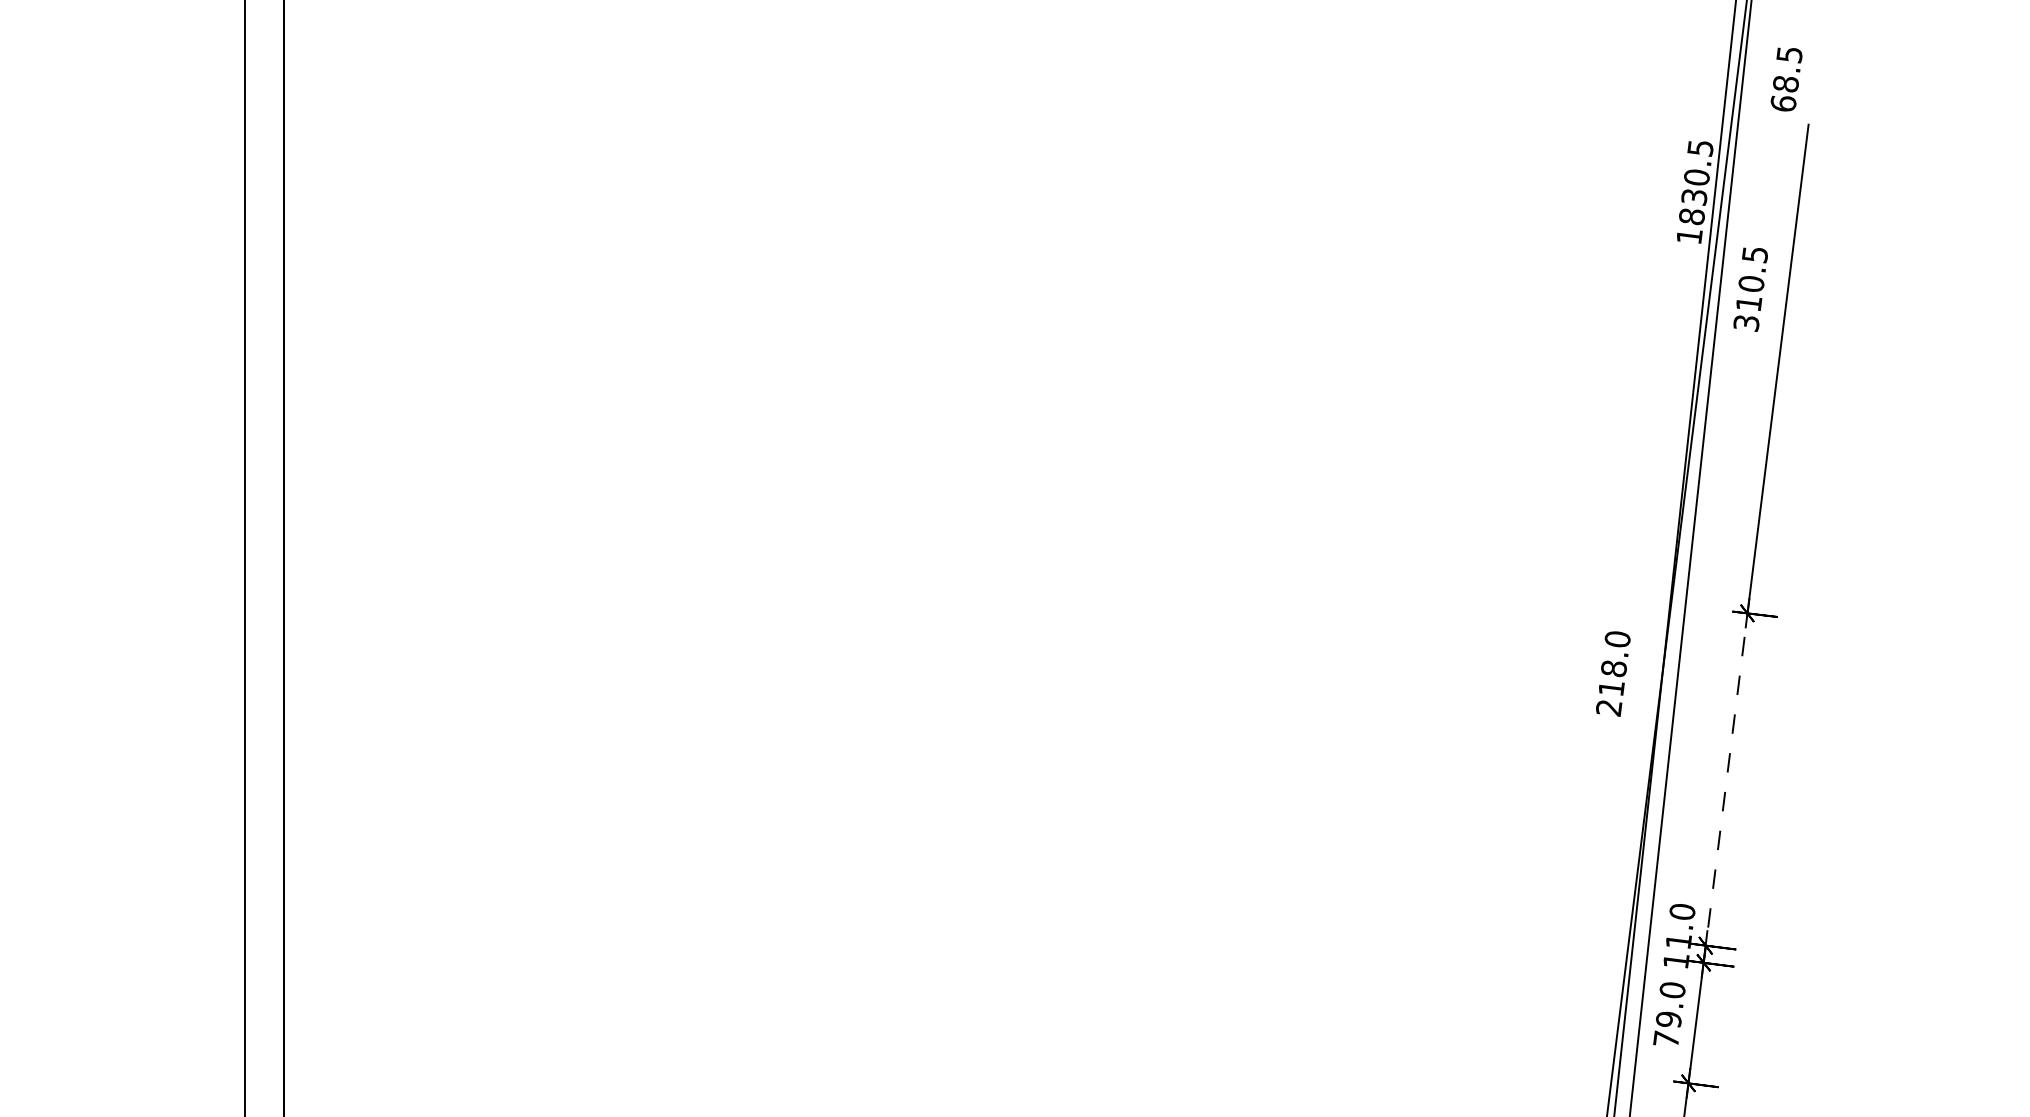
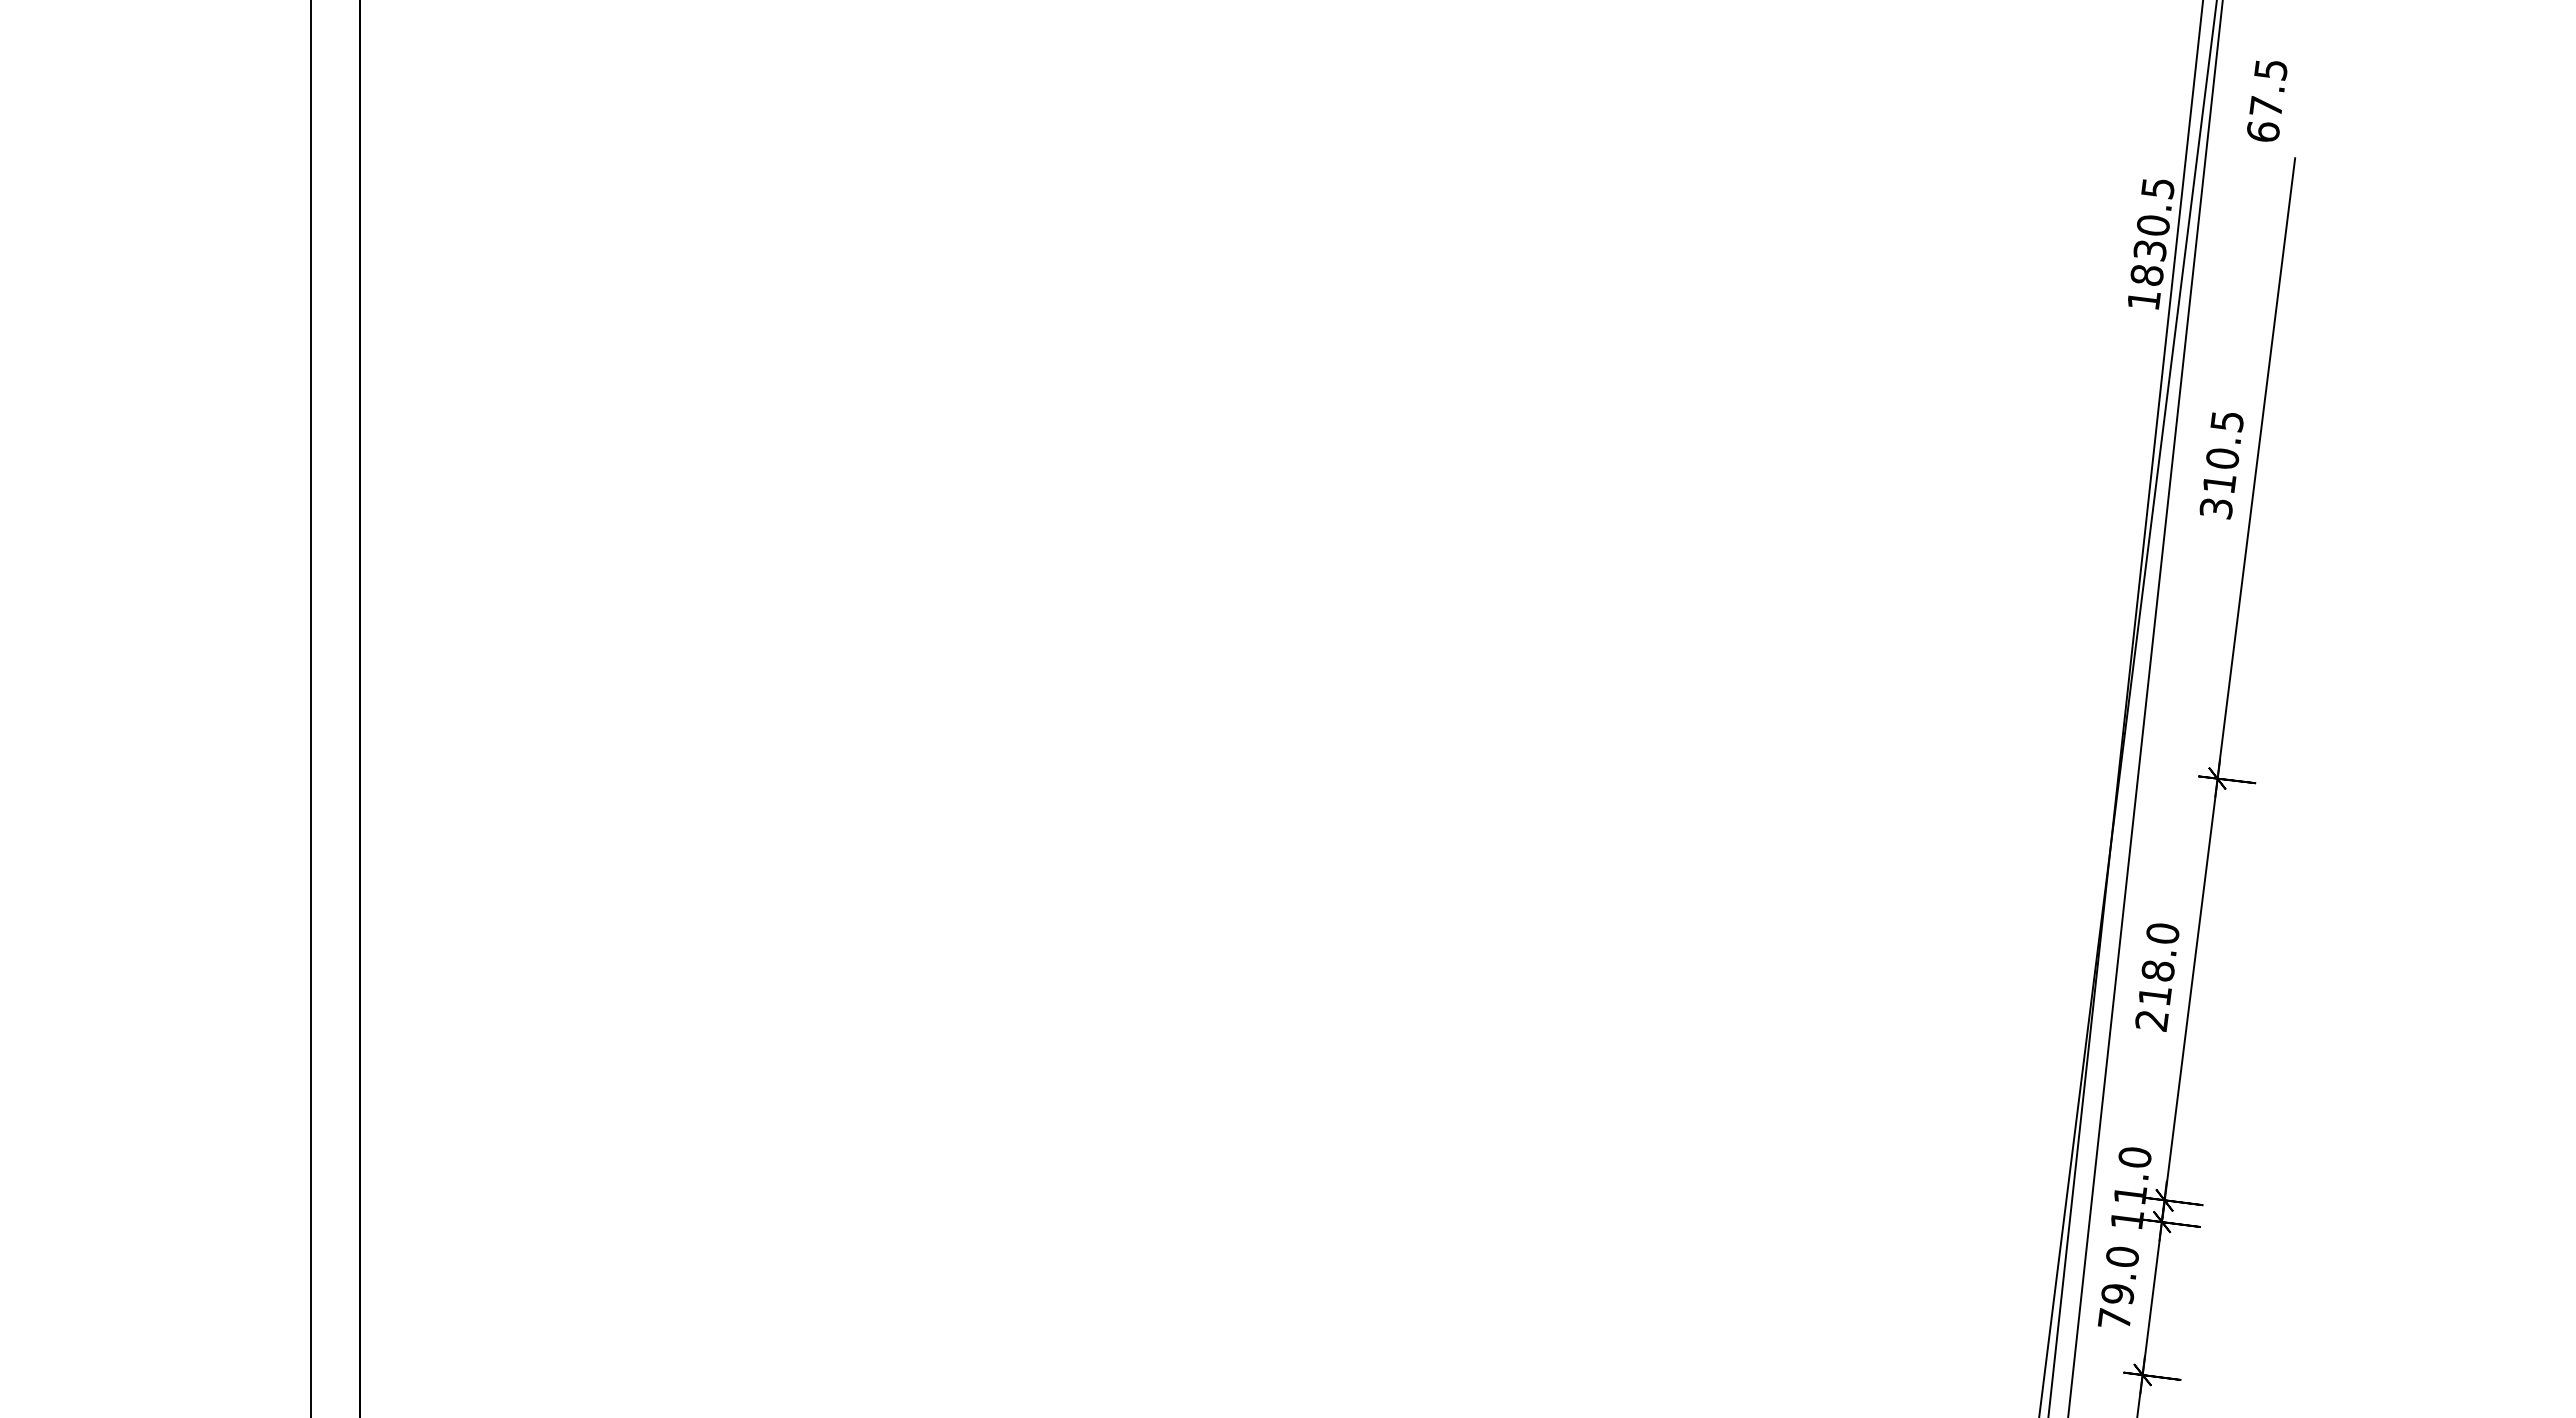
text: (1785, 83) -> (2265, 106), 68.5 -> 67.5
text: (1750, 289) -> (2221, 465), moved
text: (1613, 673) -> (2157, 977), moved
line: (1726, 779) -> (2191, 989), dashed -> solid

